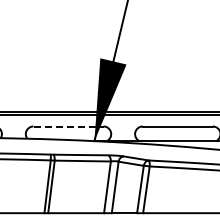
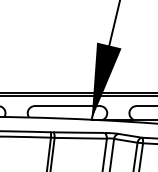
line: (69, 126) -> (68, 106), dashed -> solid

